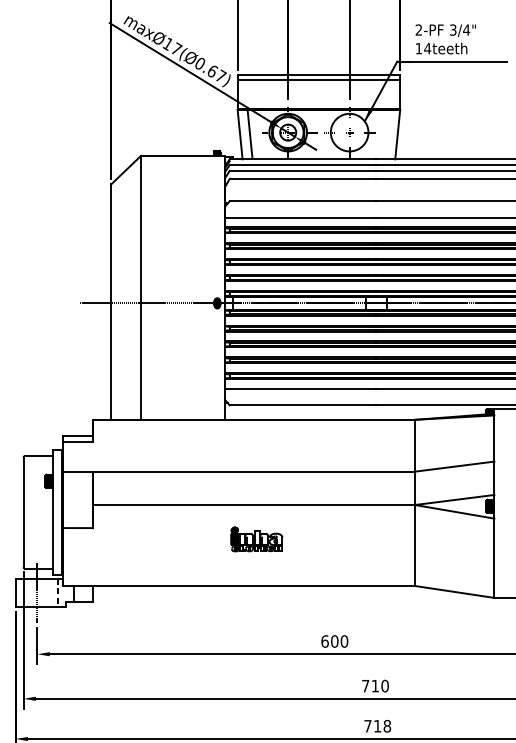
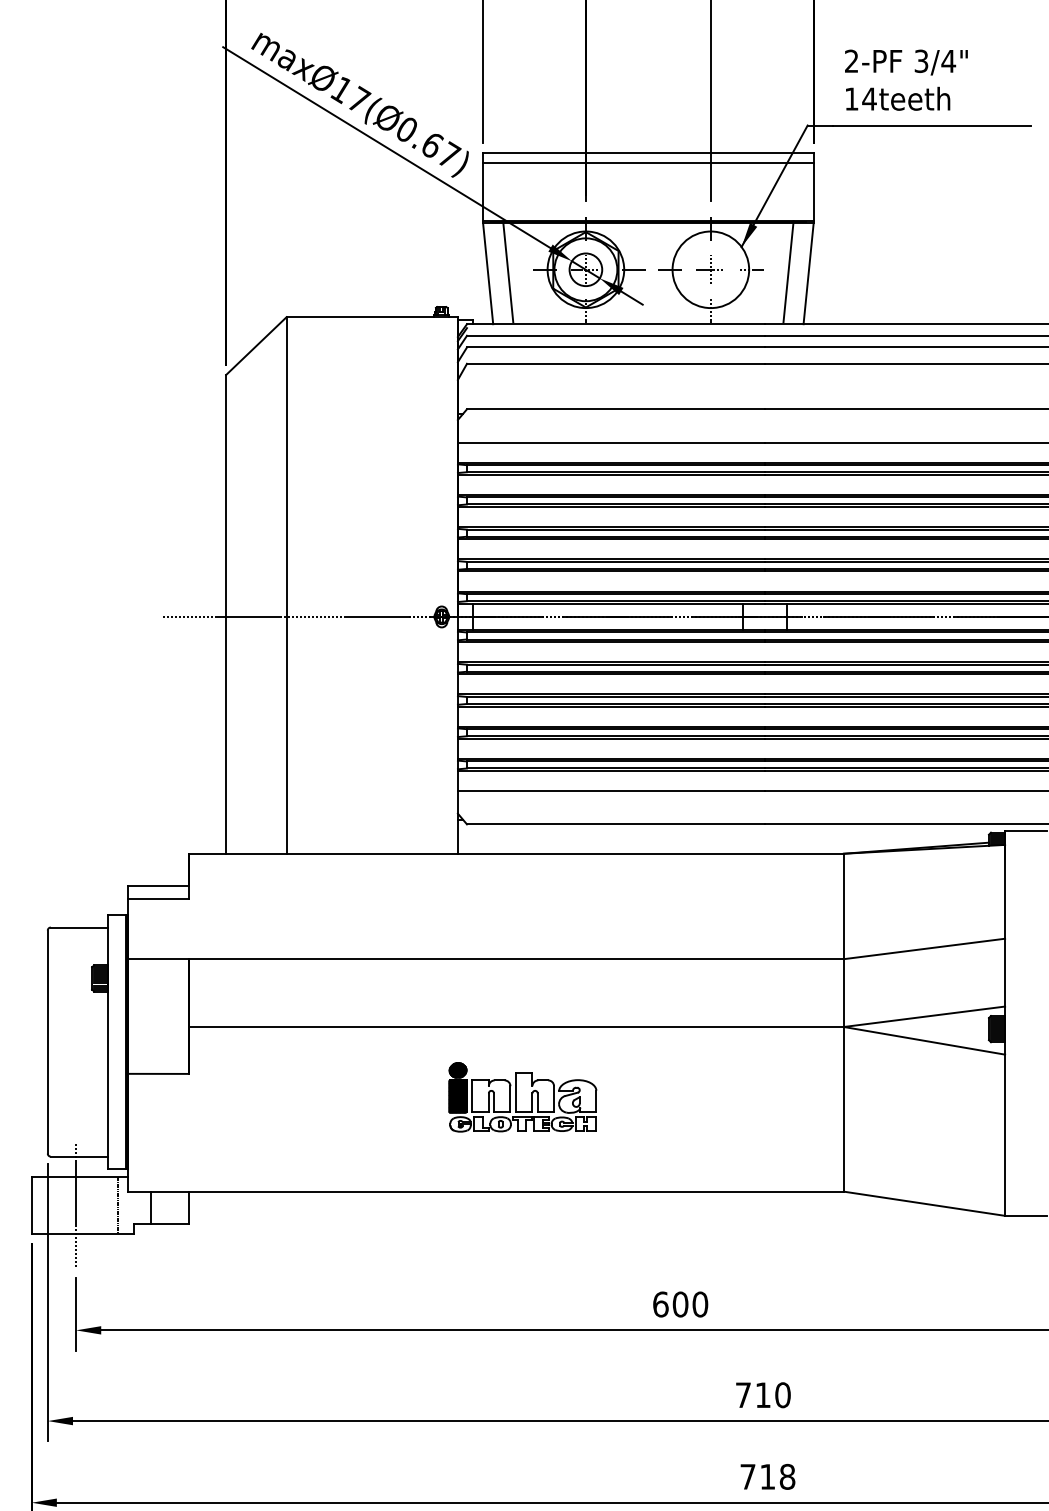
part: (349, 132) -> (710, 269), size x1.67
line: (387, 133) -> (787, 271), added
part: (256, 539) -> (521, 1097), size x1.43

